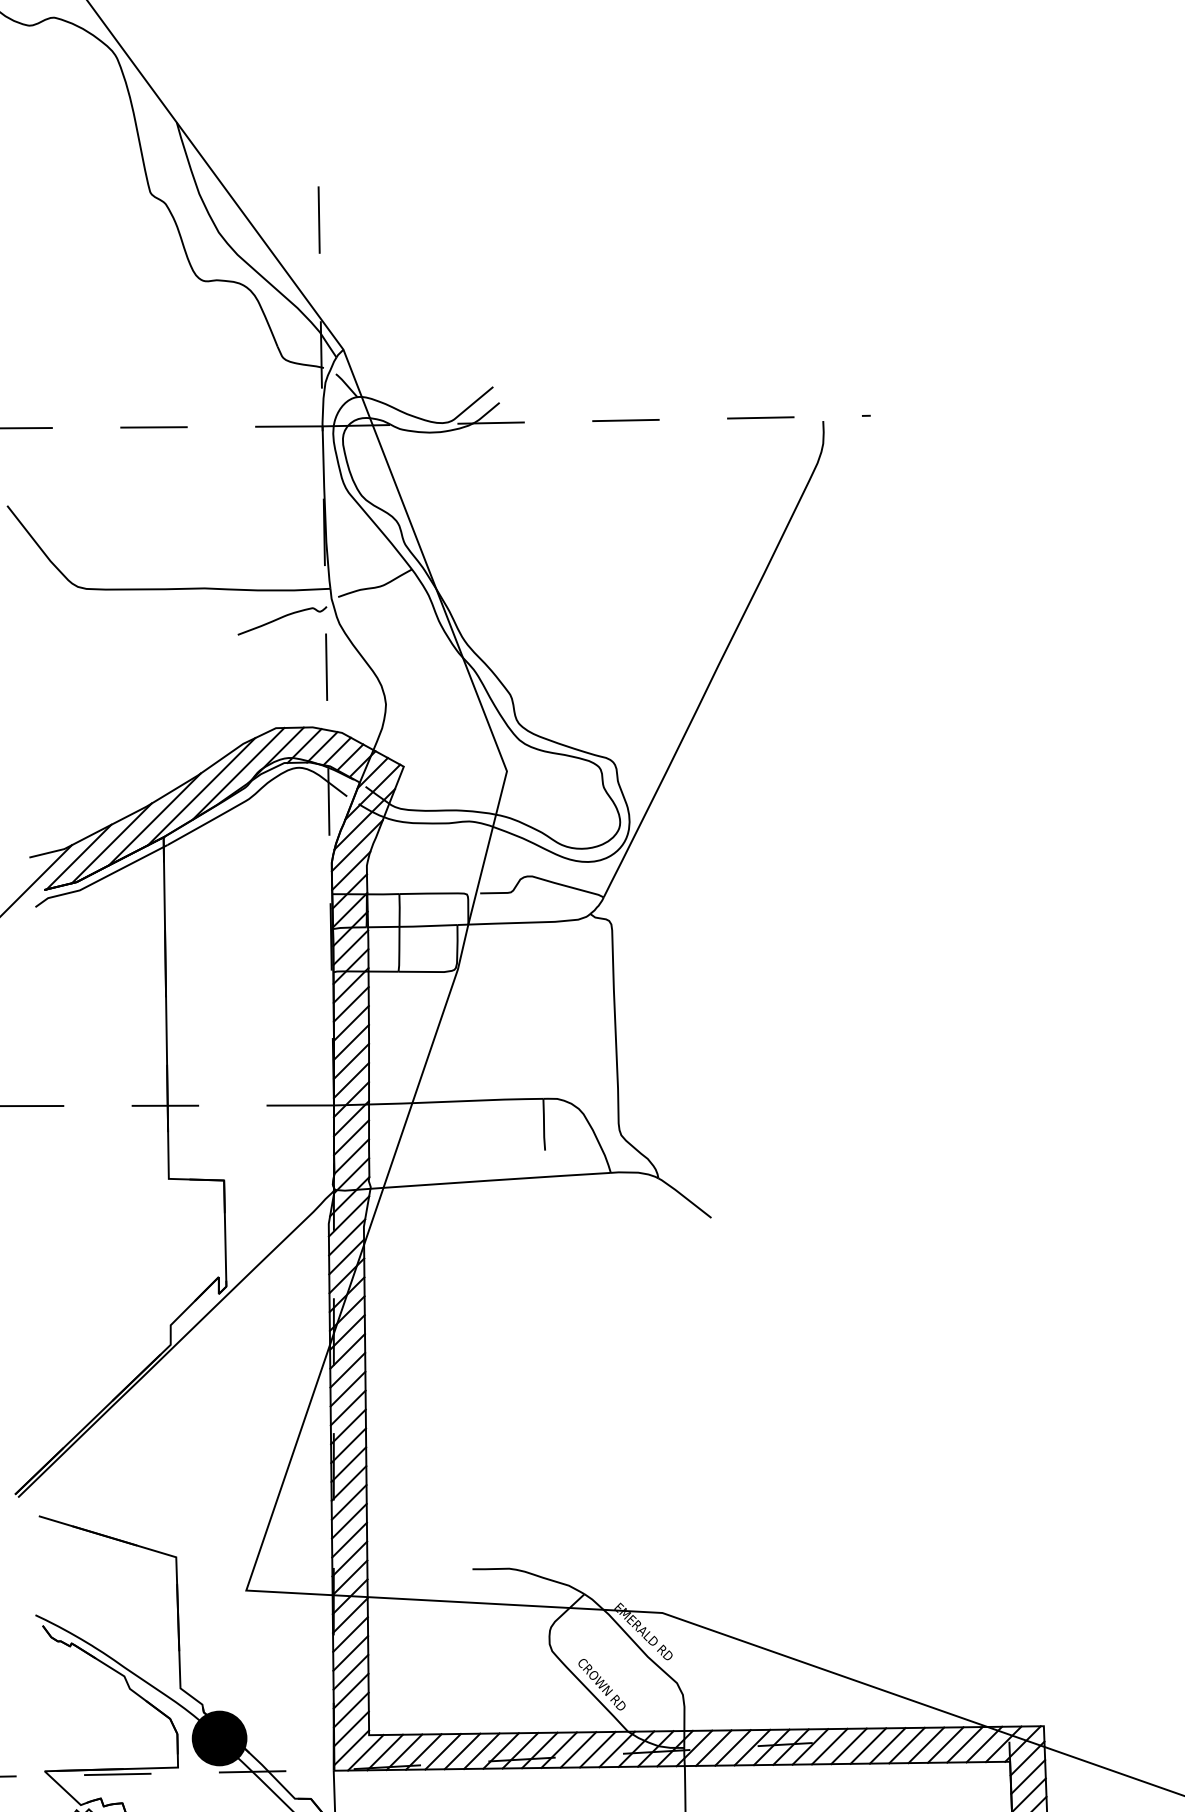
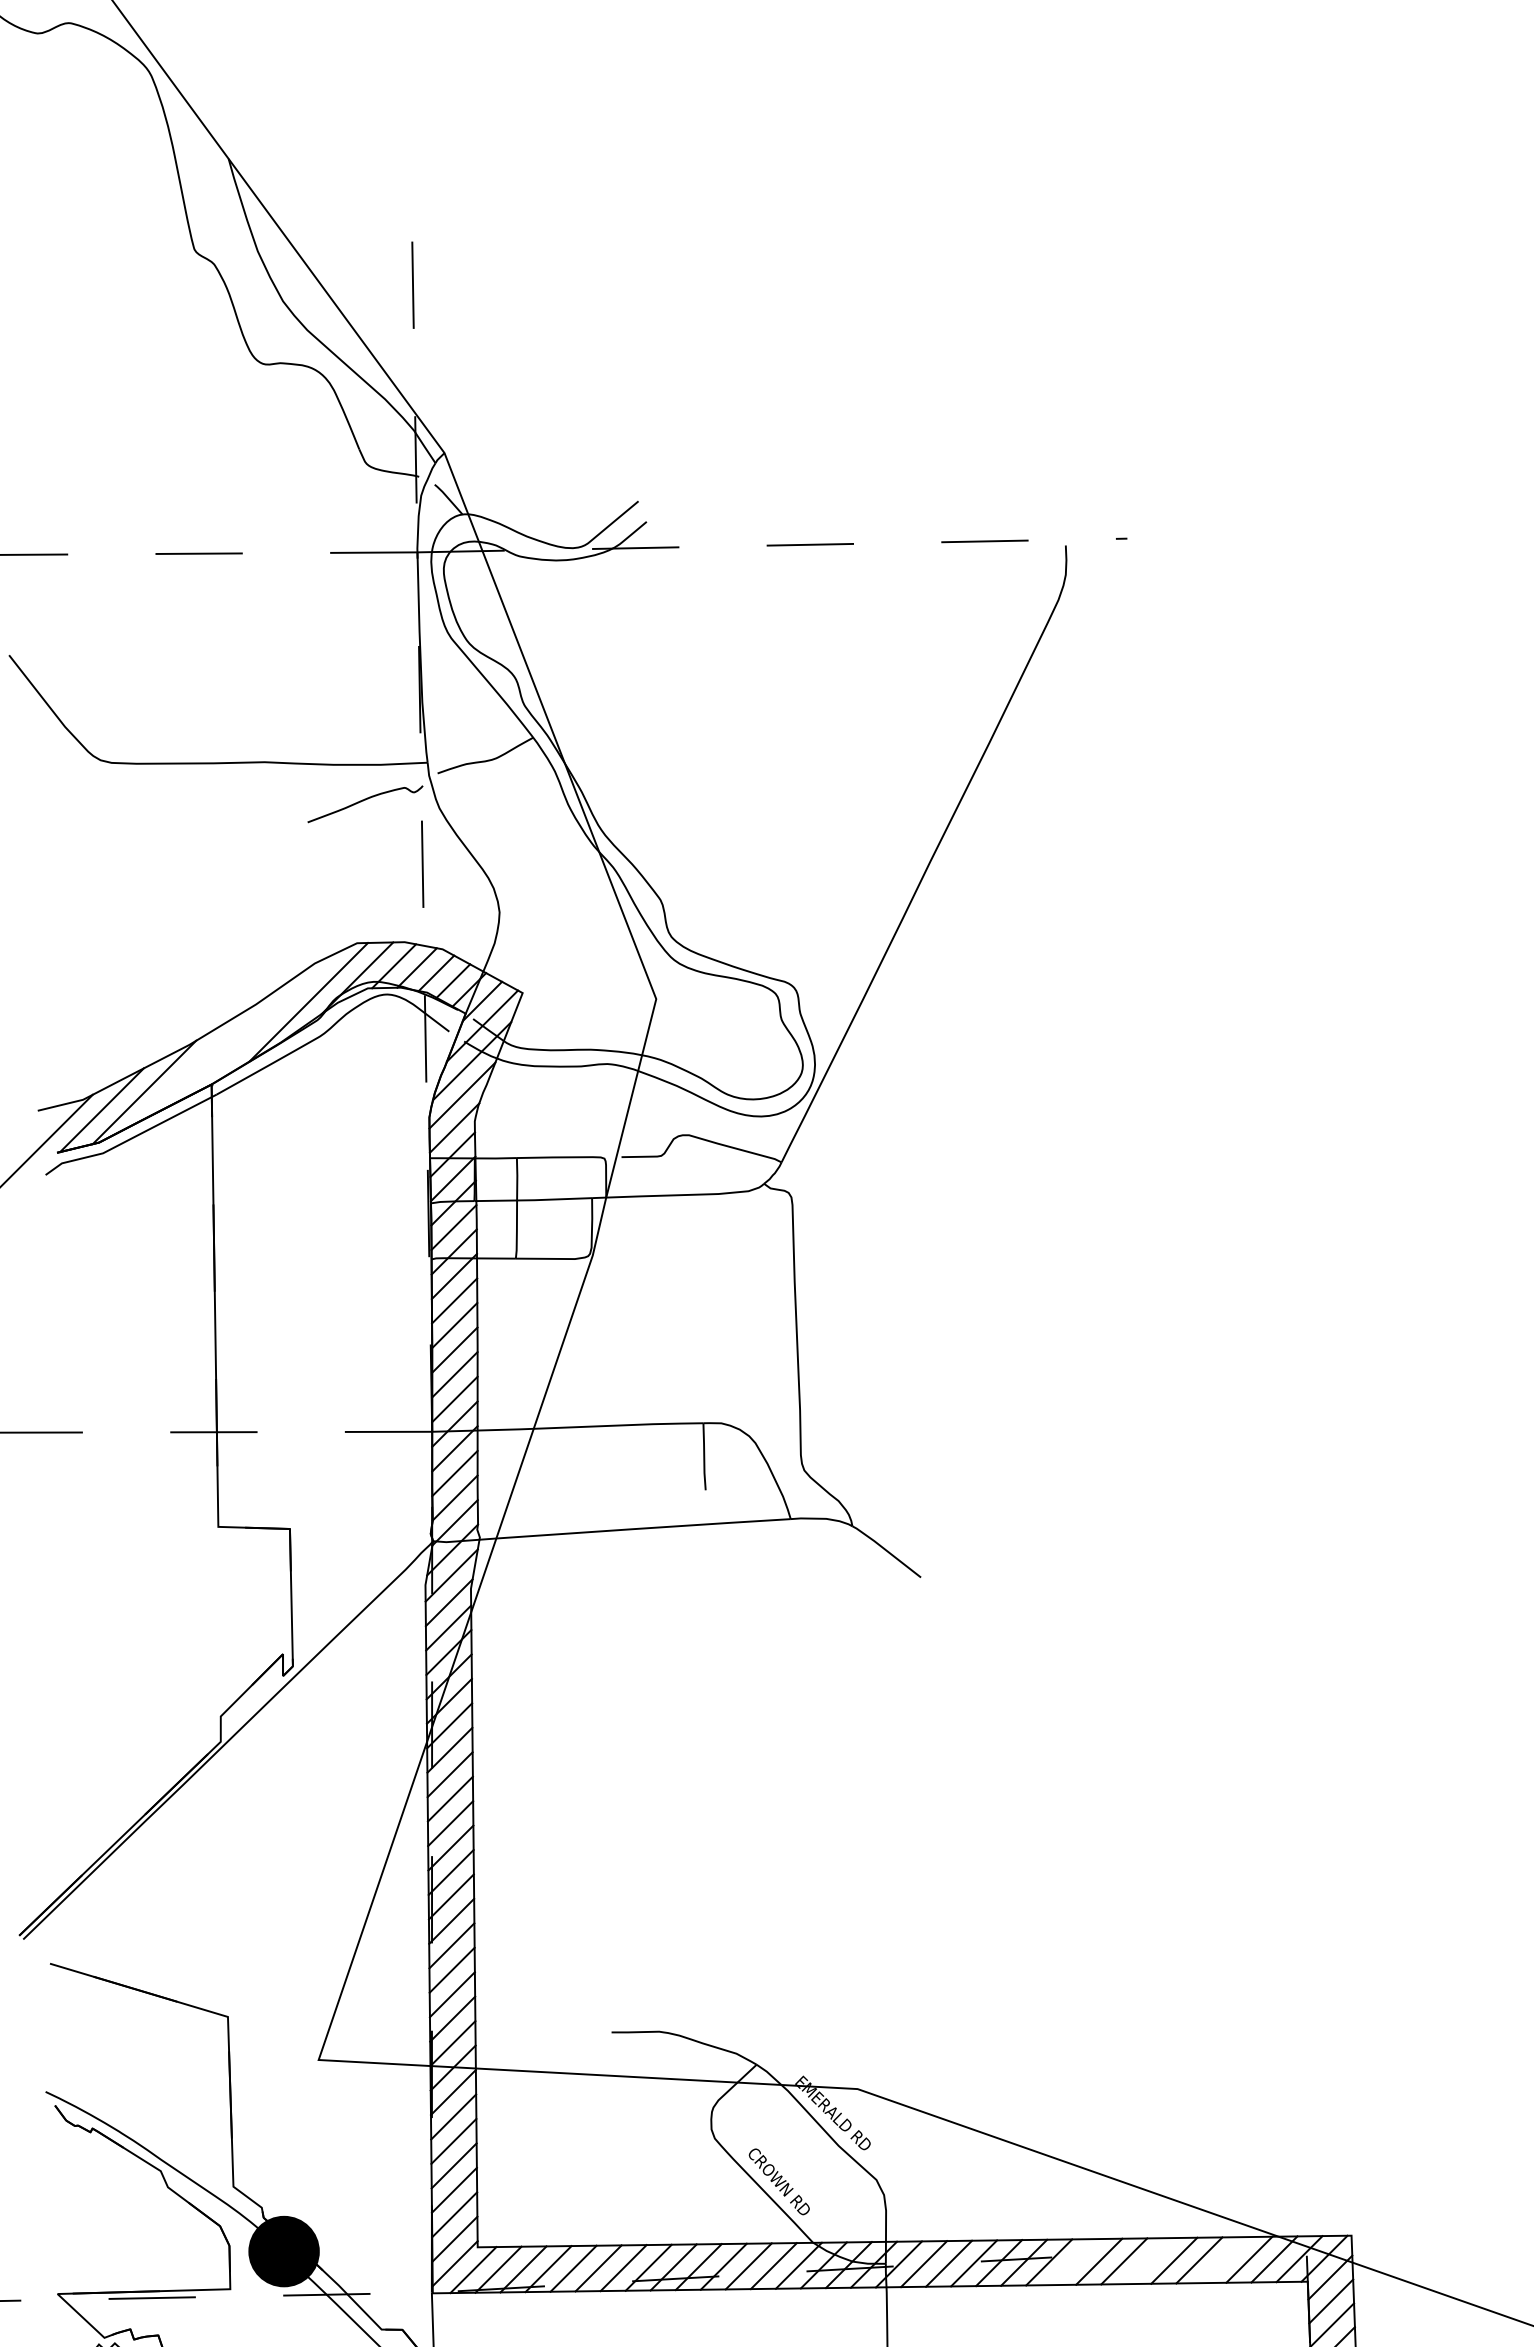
line: (201, 791) -> (260, 1025), removed
line: (154, 819) -> (199, 1061), removed
line: (945, 1745) -> (1224, 2260), removed
line: (829, 1746) -> (1074, 2262), removed
line: (887, 1746) -> (1149, 2261), removed

